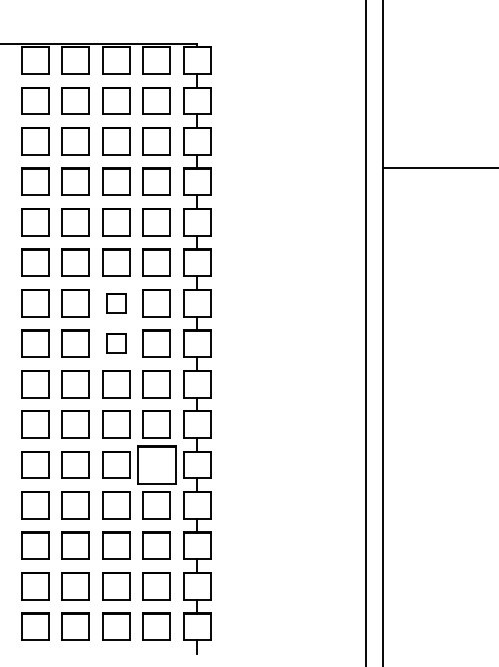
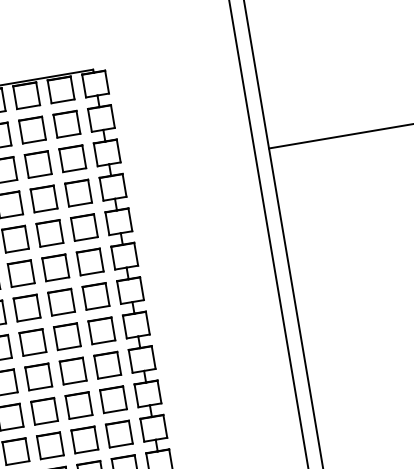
part: (116, 303) -> (61, 302), size x1.43
part: (116, 343) -> (67, 336), size x1.43
part: (156, 464) -> (119, 433), size x0.71

